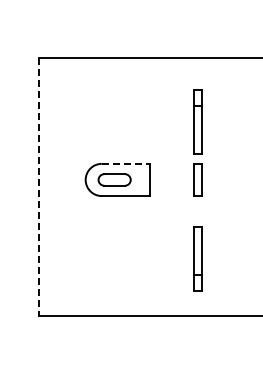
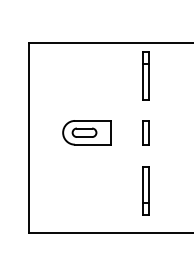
part: (197, 121) -> (145, 75), moved
line: (126, 163) -> (93, 120), dashed -> solid
line: (39, 187) -> (28, 138), dashed -> solid

